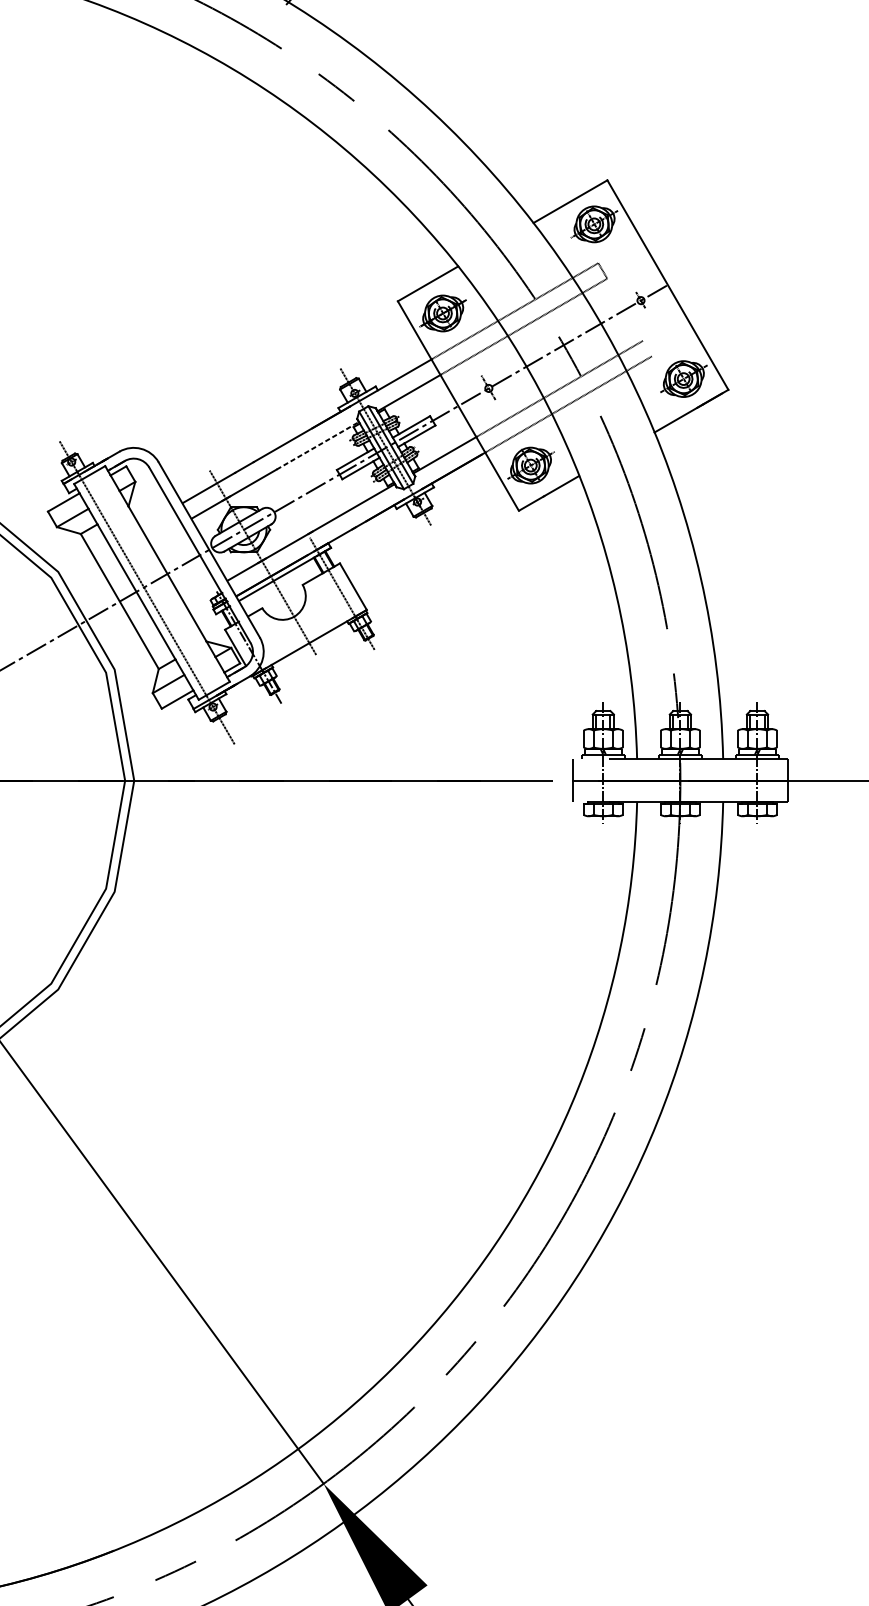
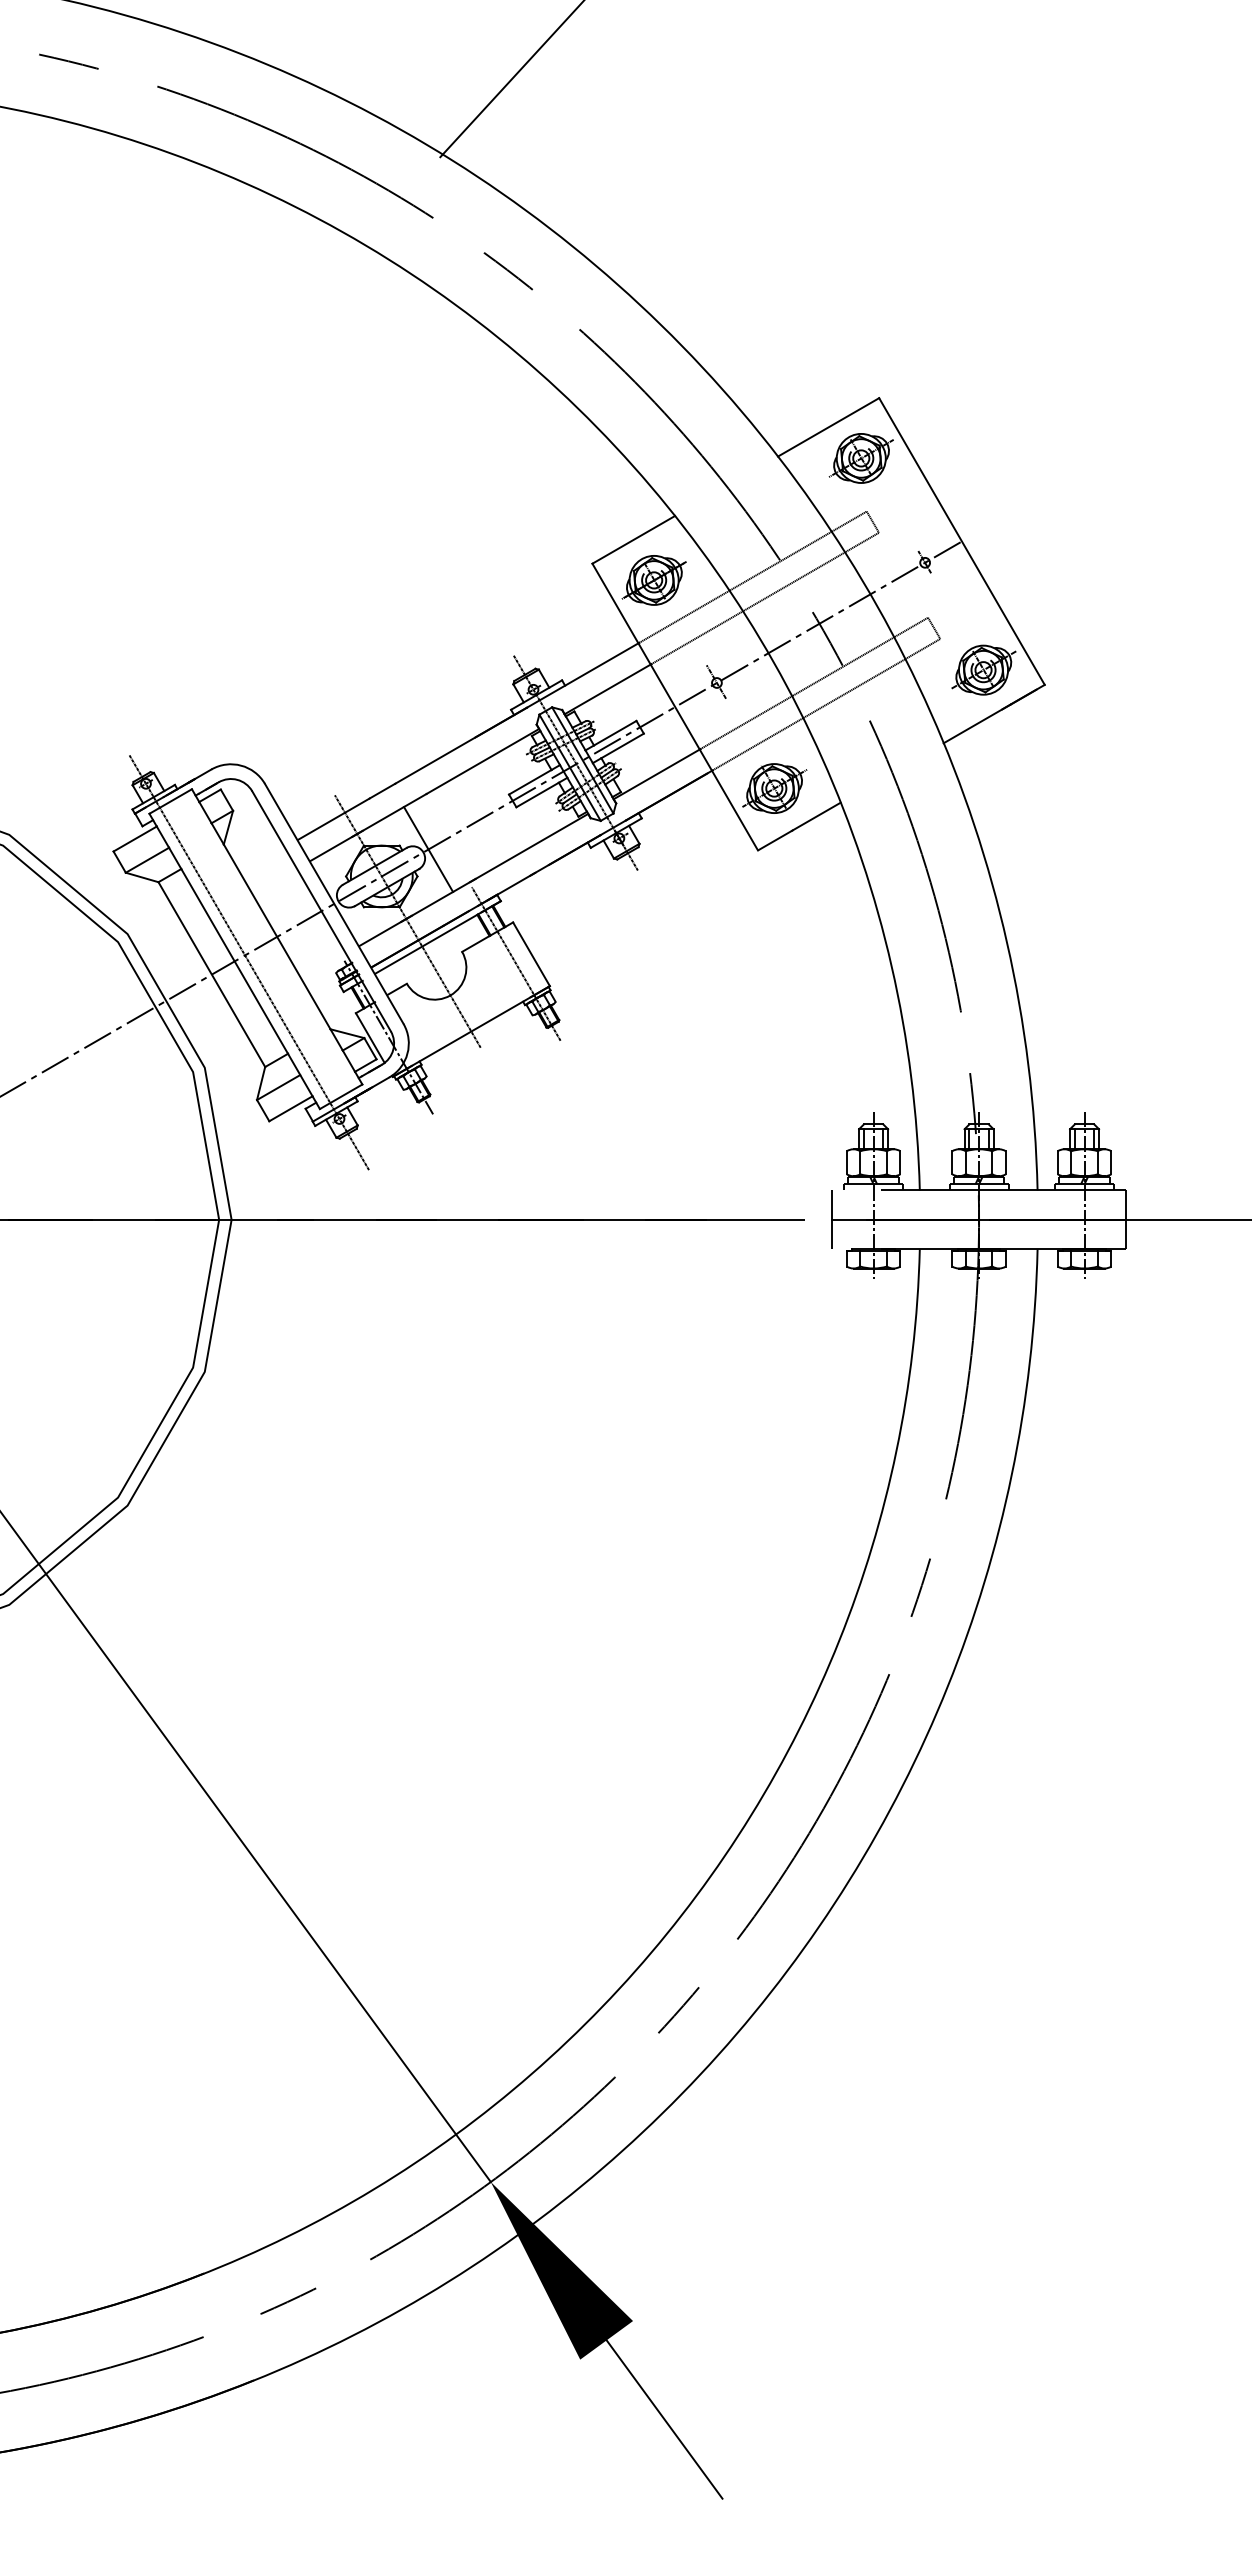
line: (647, 347) -> (934, 627), added
line: (317, 445) -> (482, 761), dashed -> solid
line: (278, 510) -> (428, 849), added

